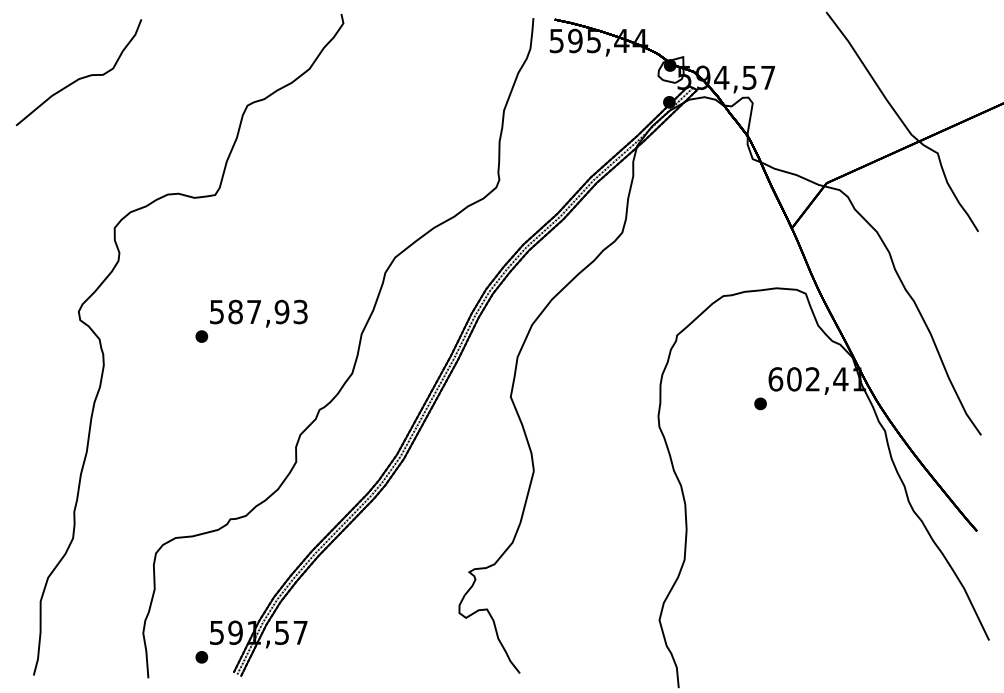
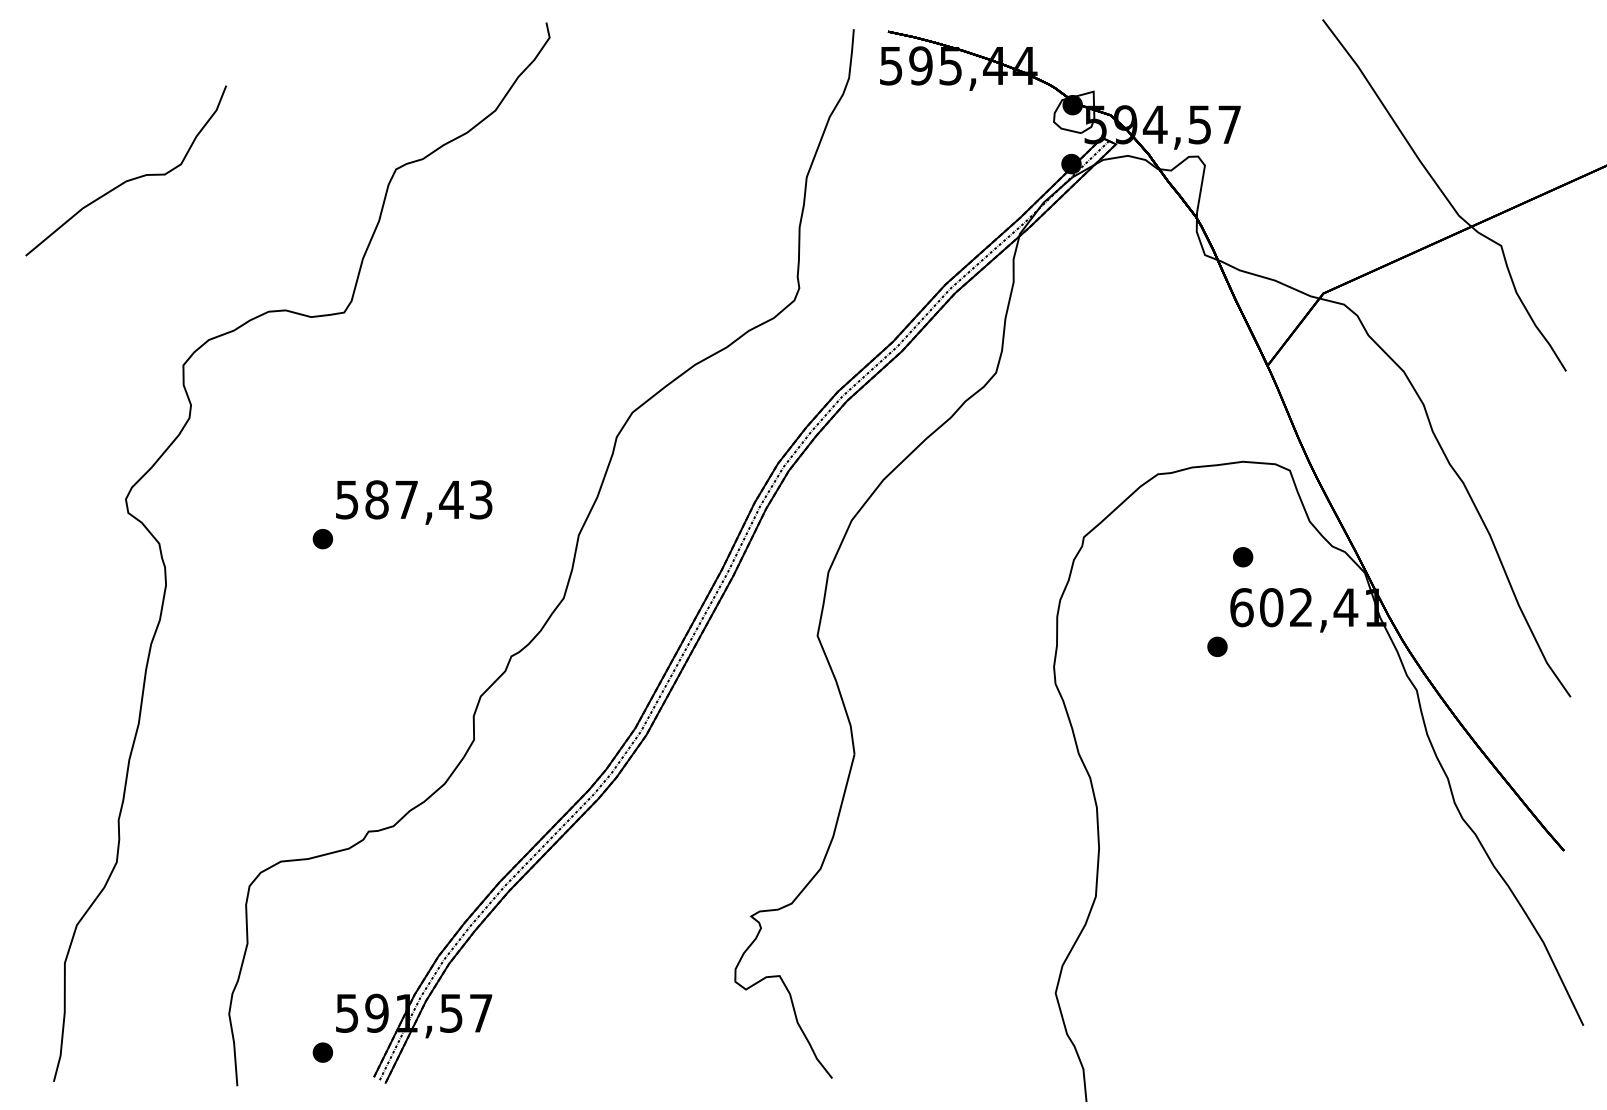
part: (79, 72) -> (127, 170), moved
text: (281, 311) -> (450, 498), 587,93 -> 587,43
part: (776, 347) -> (1242, 556), added

